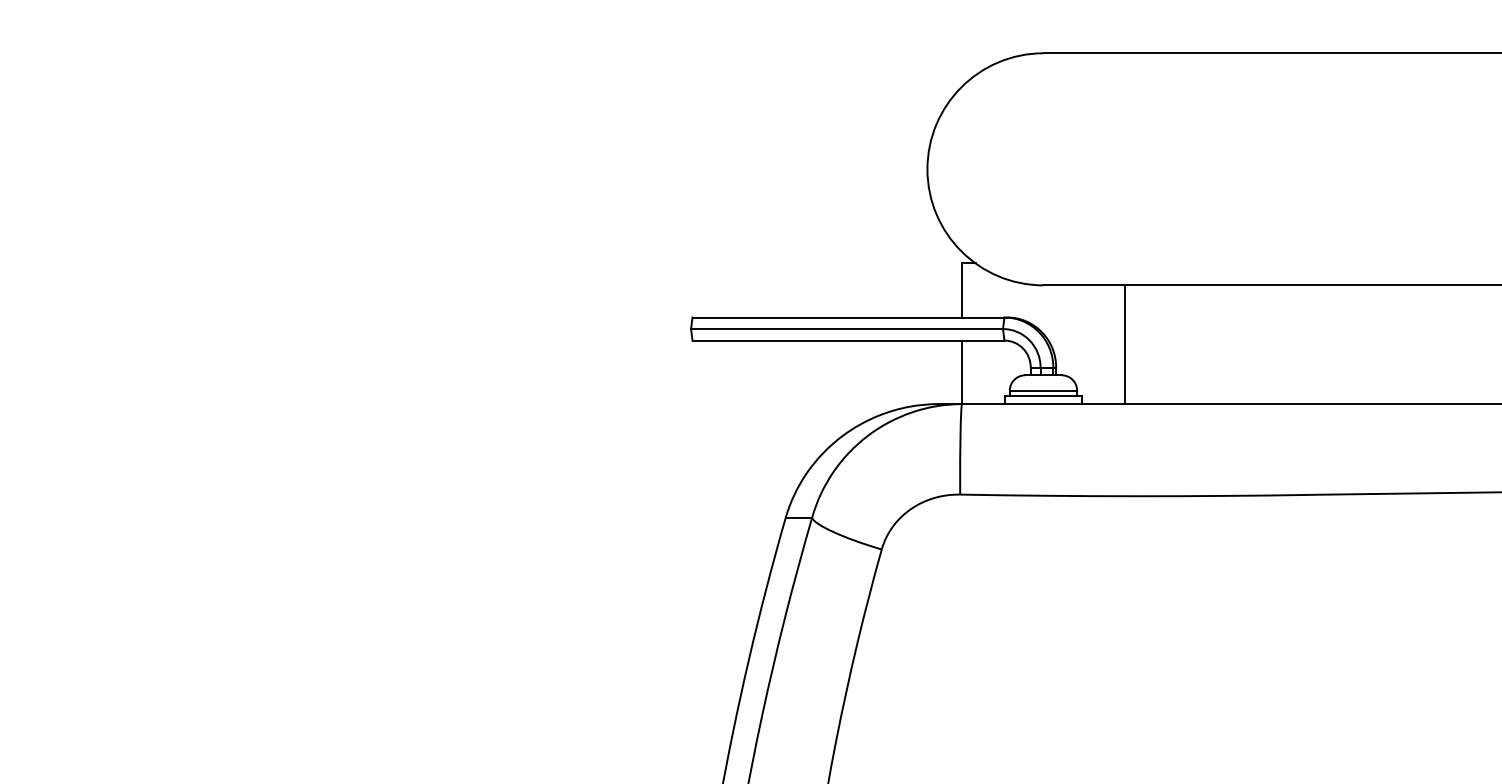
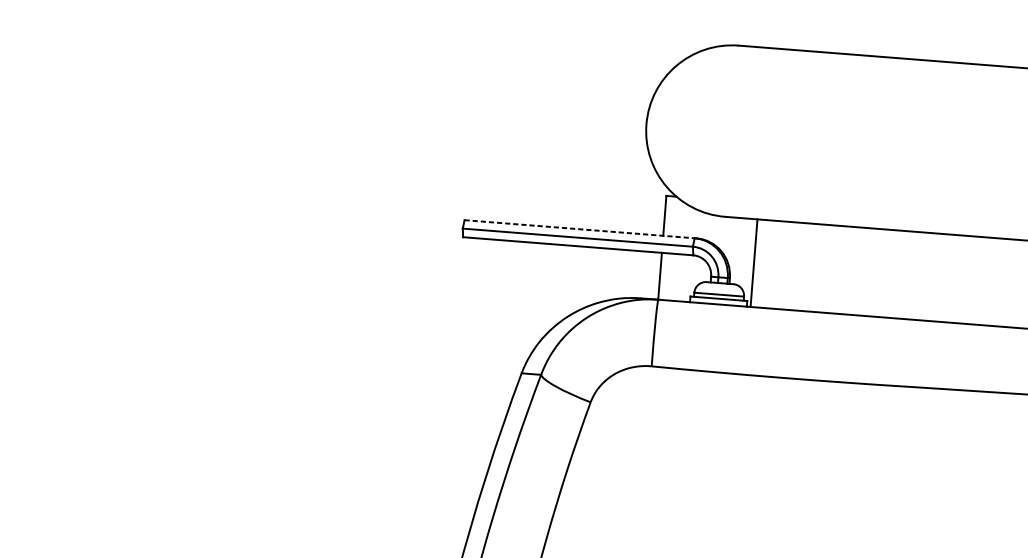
line: (848, 317) -> (579, 229), solid -> dashed
line: (1125, 344) -> (754, 263), moved

